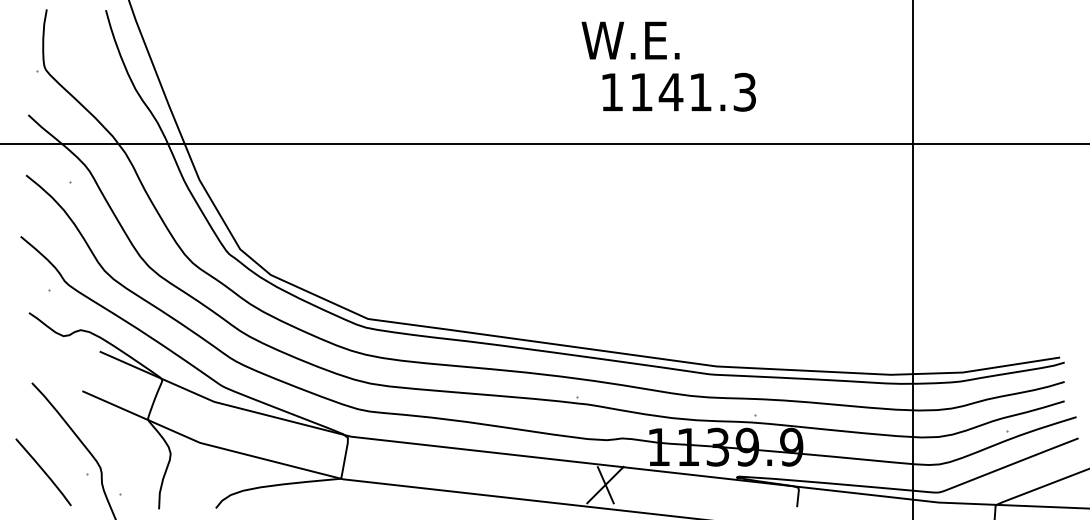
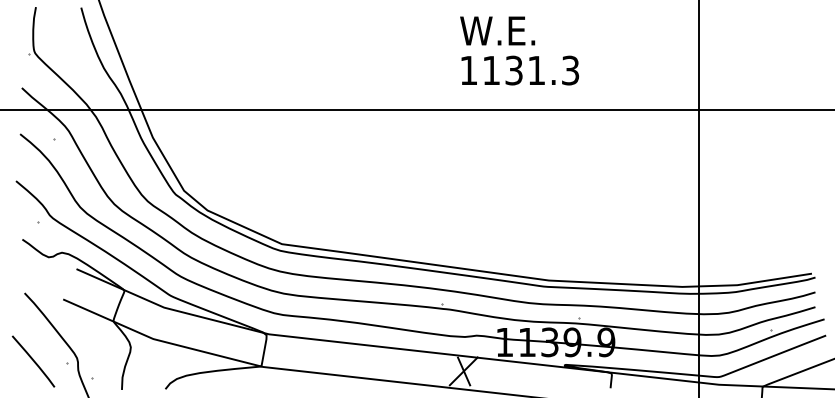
text: (630, 40) -> (497, 30), moved
text: (670, 91) -> (513, 69), 1141.3 -> 1131.3

